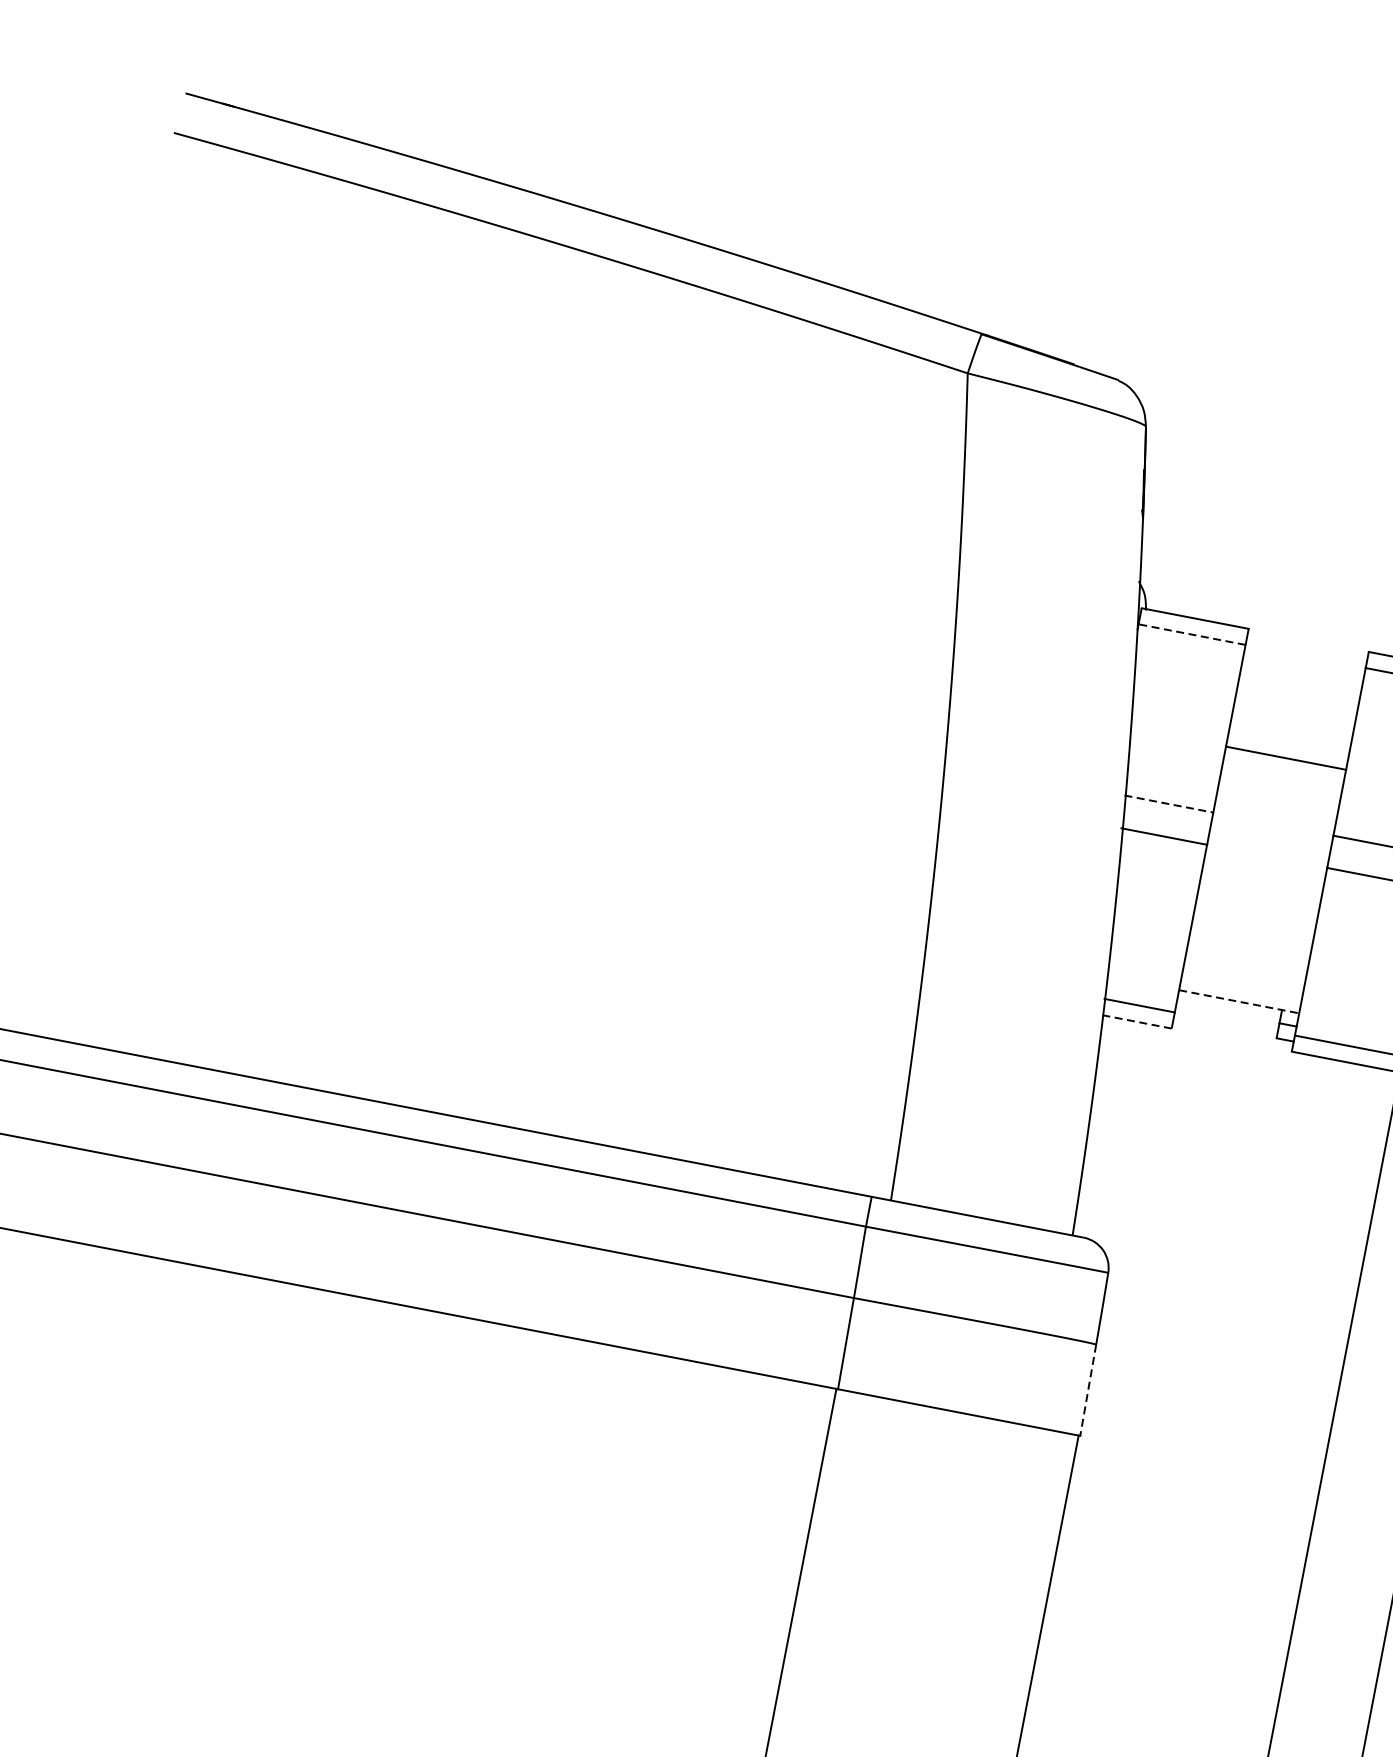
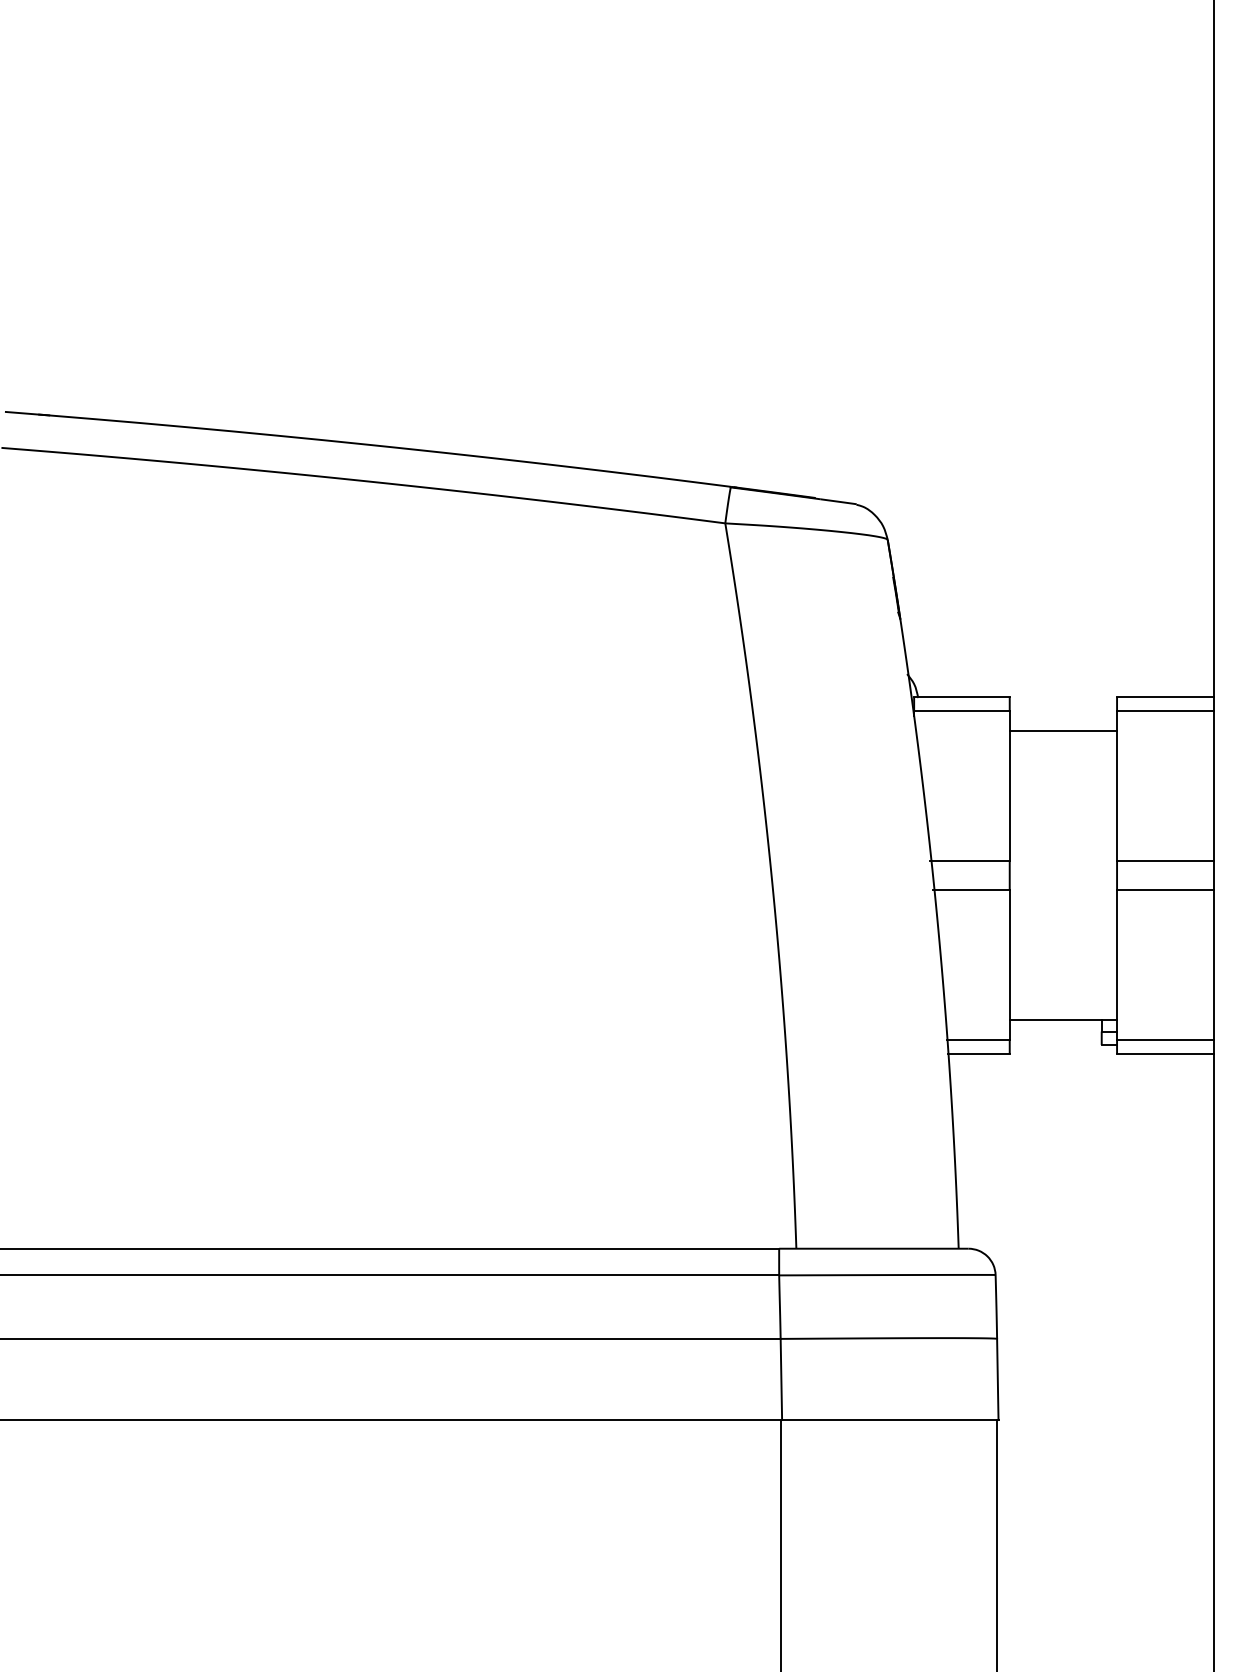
line: (1191, 634) -> (961, 711), dashed -> solid
line: (1286, 758) -> (1063, 731), moved
line: (1169, 804) -> (970, 861), dashed -> solid
line: (1239, 1001) -> (1063, 1019), dashed -> solid
line: (1136, 1021) -> (978, 1053), dashed -> solid
line: (1087, 1390) -> (997, 1379), dashed -> solid

